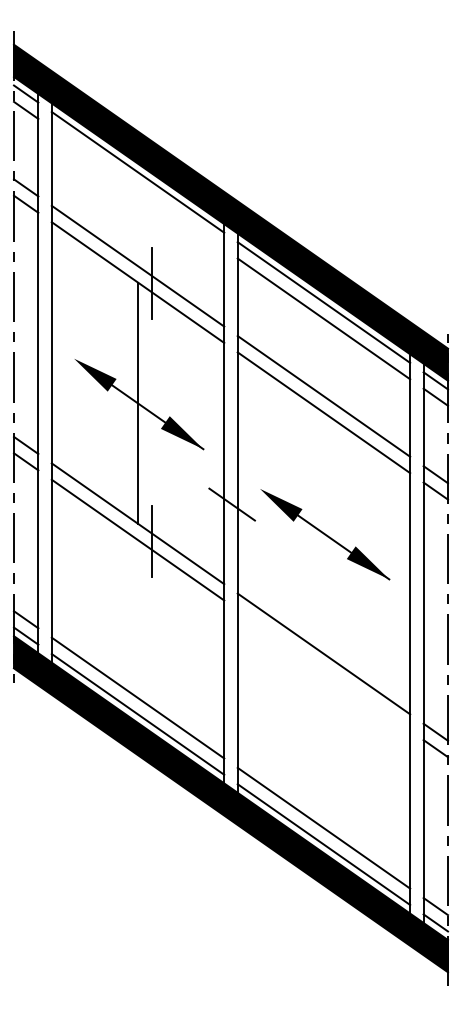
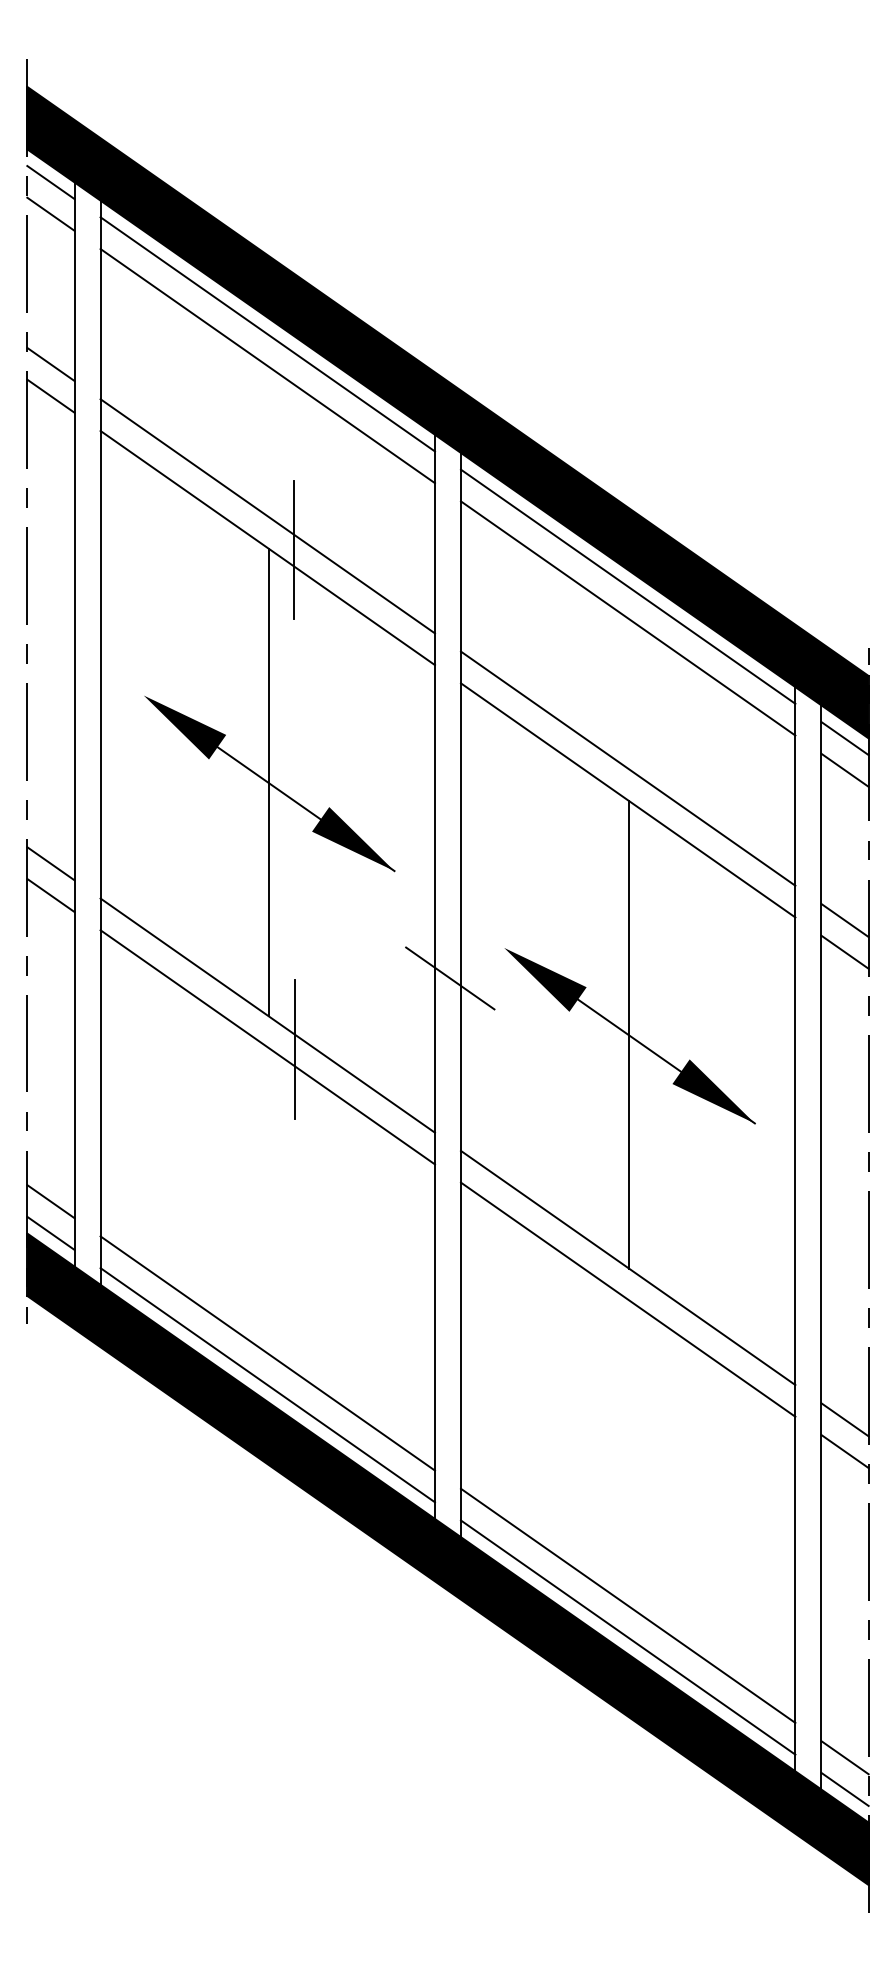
line: (137, 188) -> (266, 365), added
line: (324, 533) -> (629, 1034), added
line: (323, 669) -> (627, 1298), added

